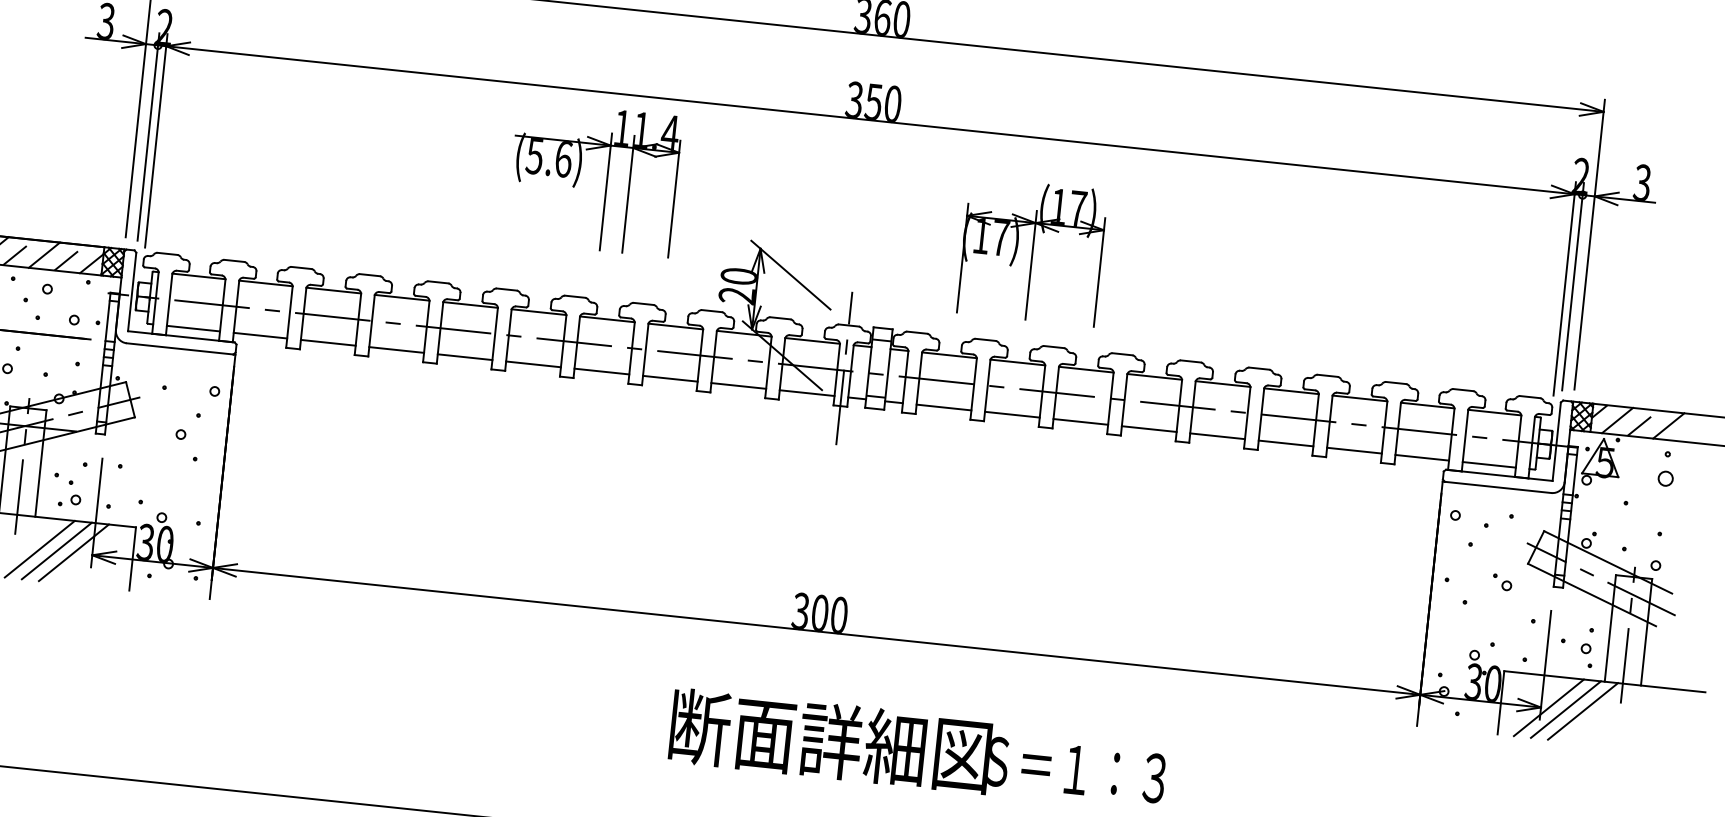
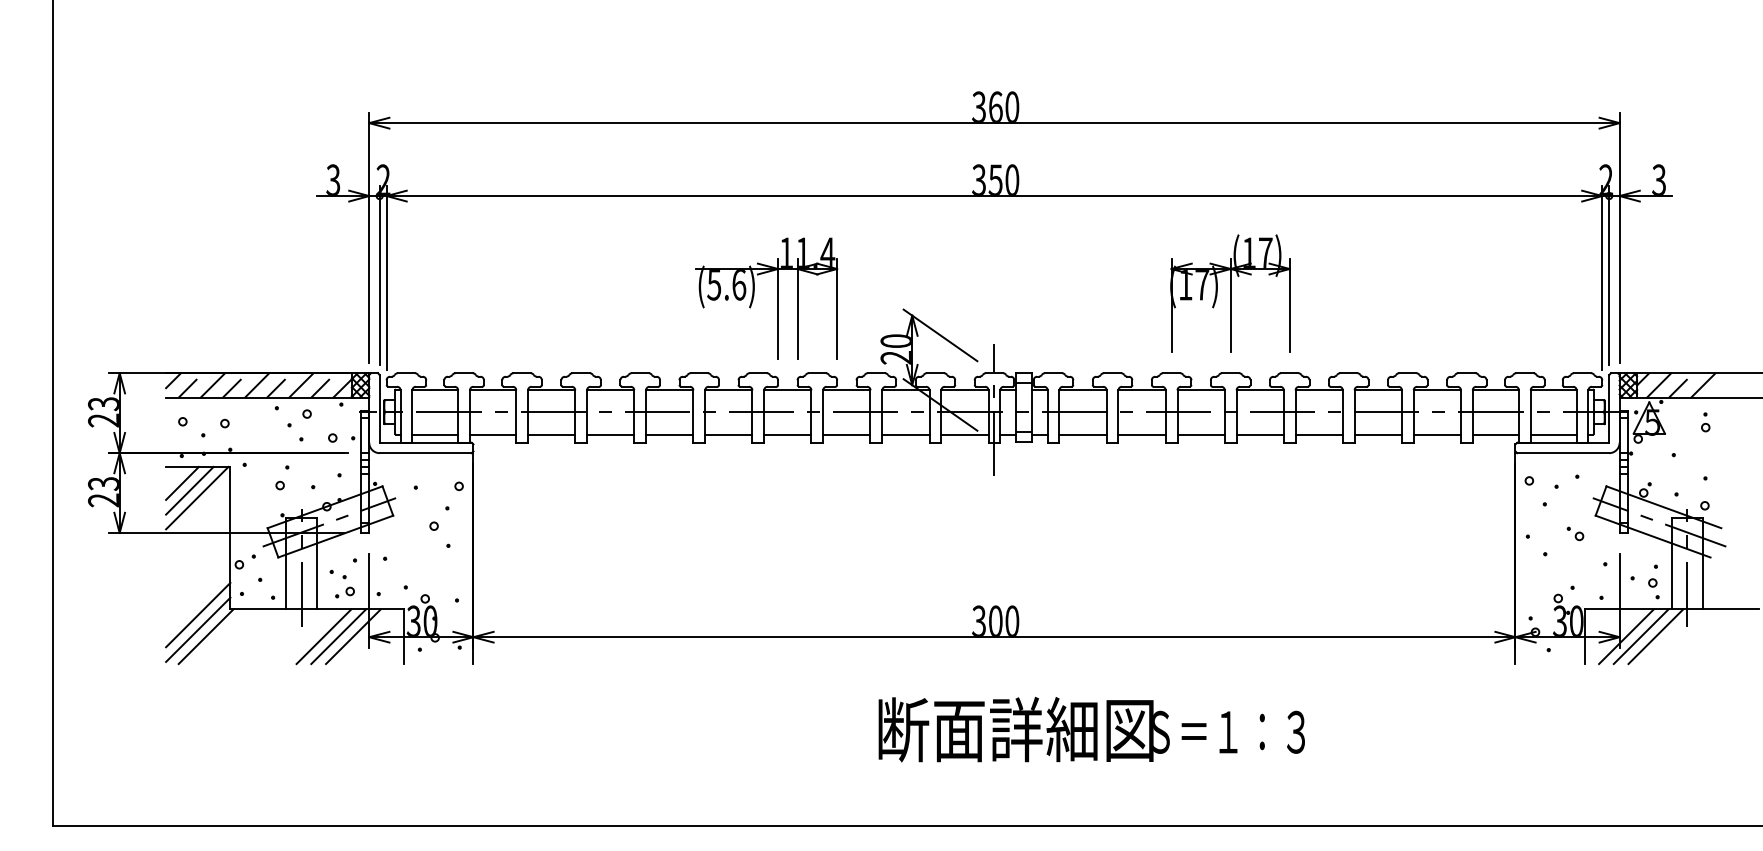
part: (606, 179) -> (777, 298), moved
part: (1032, 251) -> (1230, 293), moved
part: (1666, 469) -> (1705, 422), size x0.62

